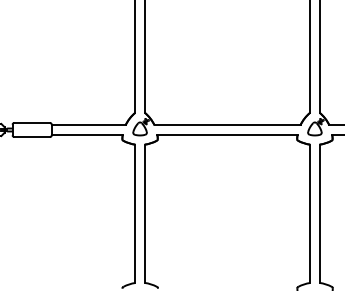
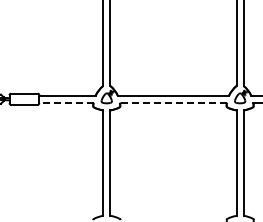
line: (85, 134) -> (65, 102), solid -> dashed
line: (226, 134) -> (172, 102), solid -> dashed

